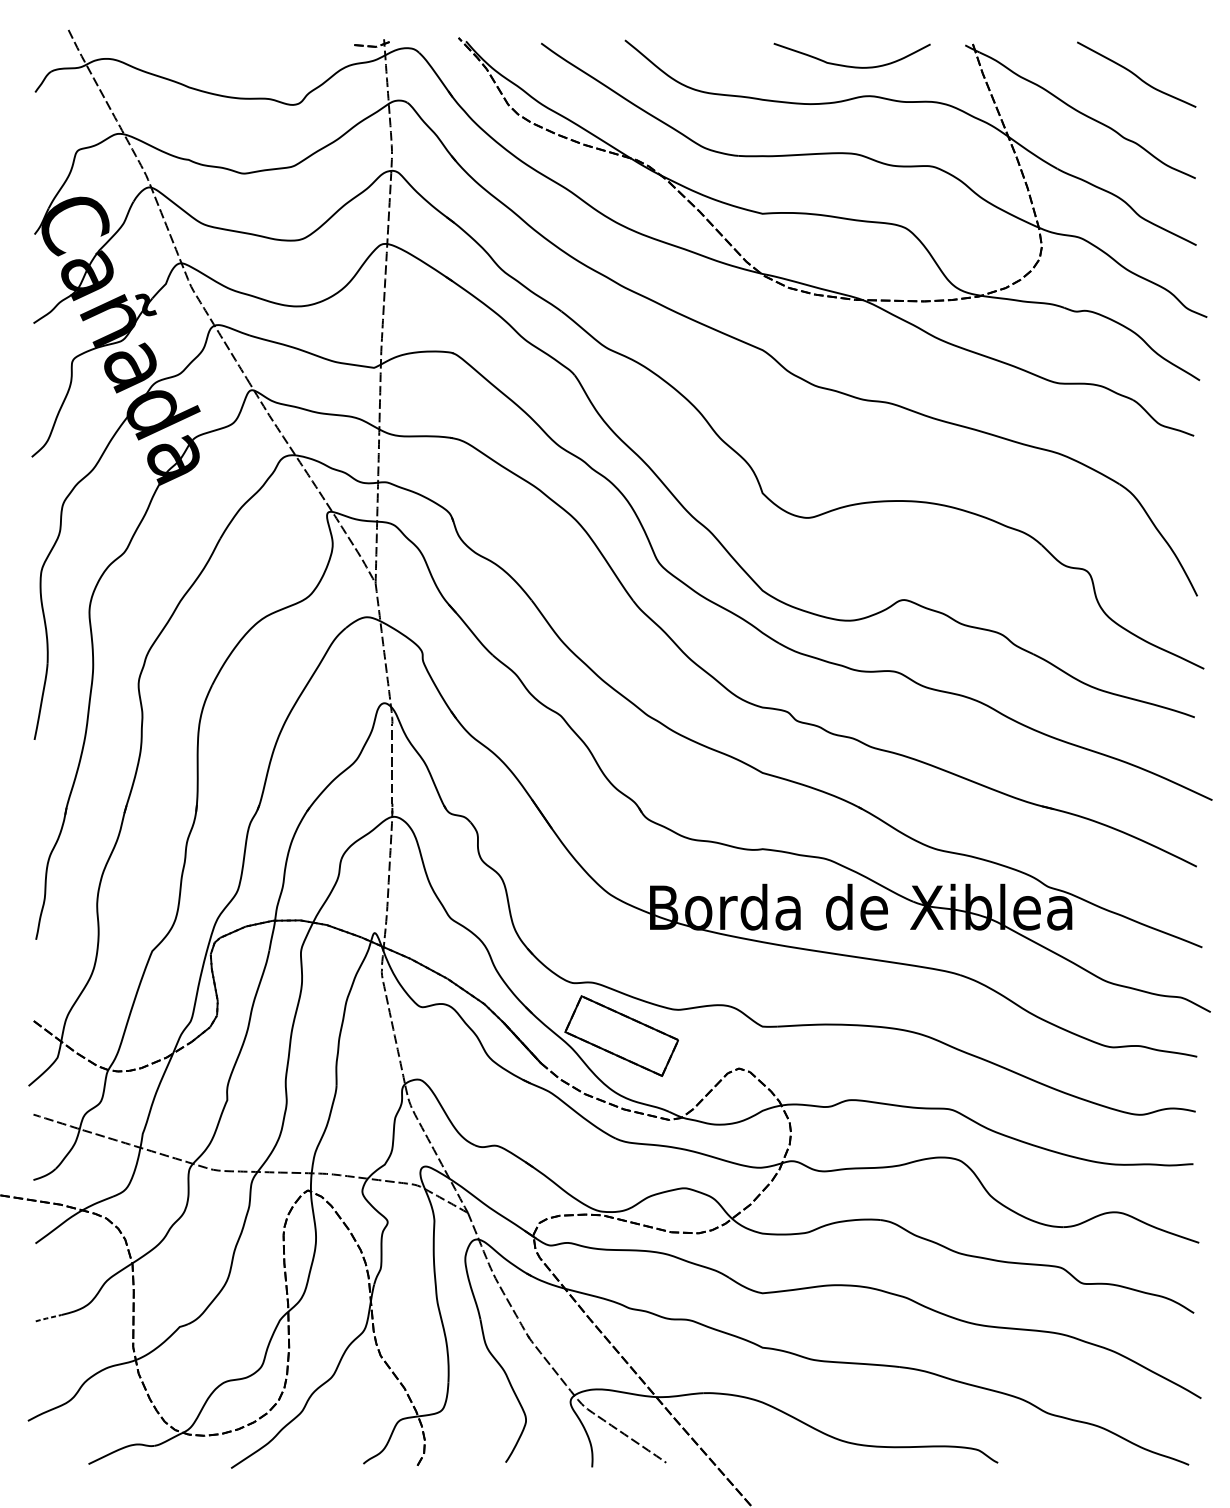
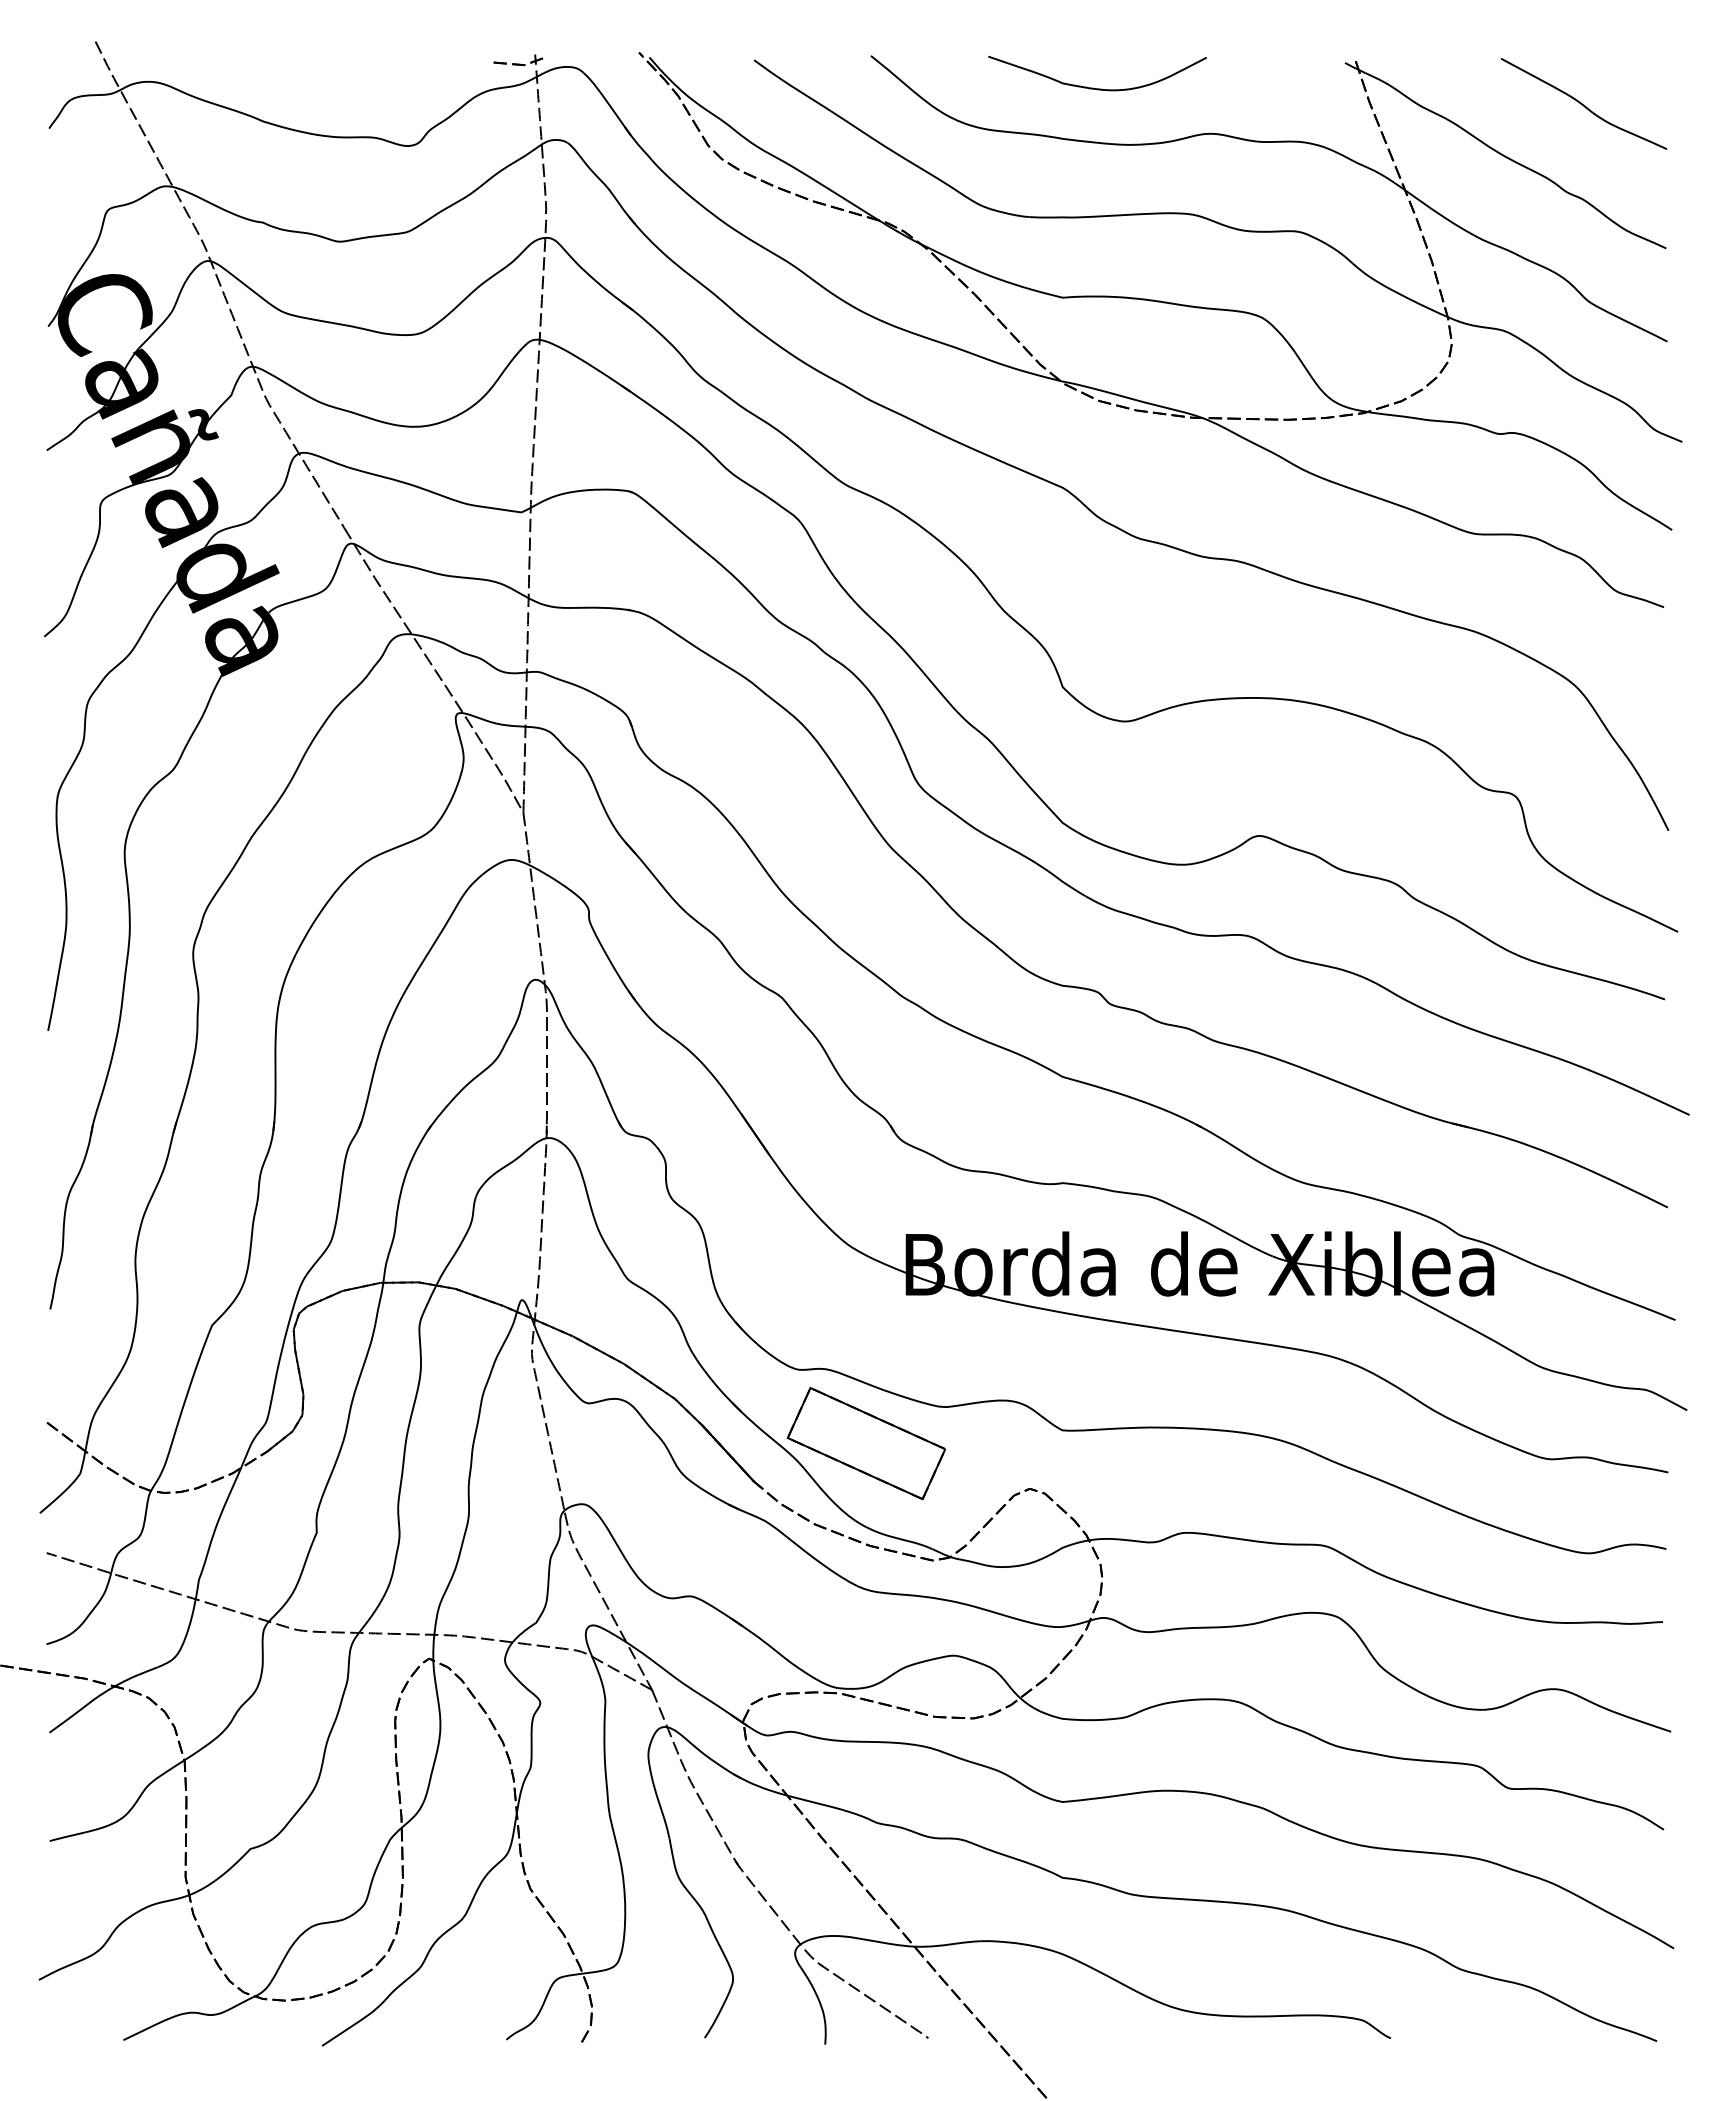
curve: (849, 65) -> (1093, 87), moved
line: (47, 1318) -> (66, 1836), dashed -> solid

